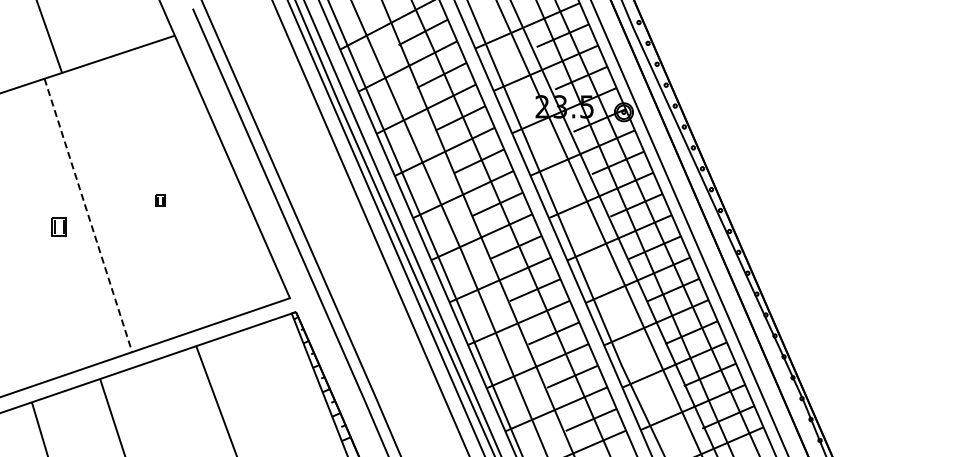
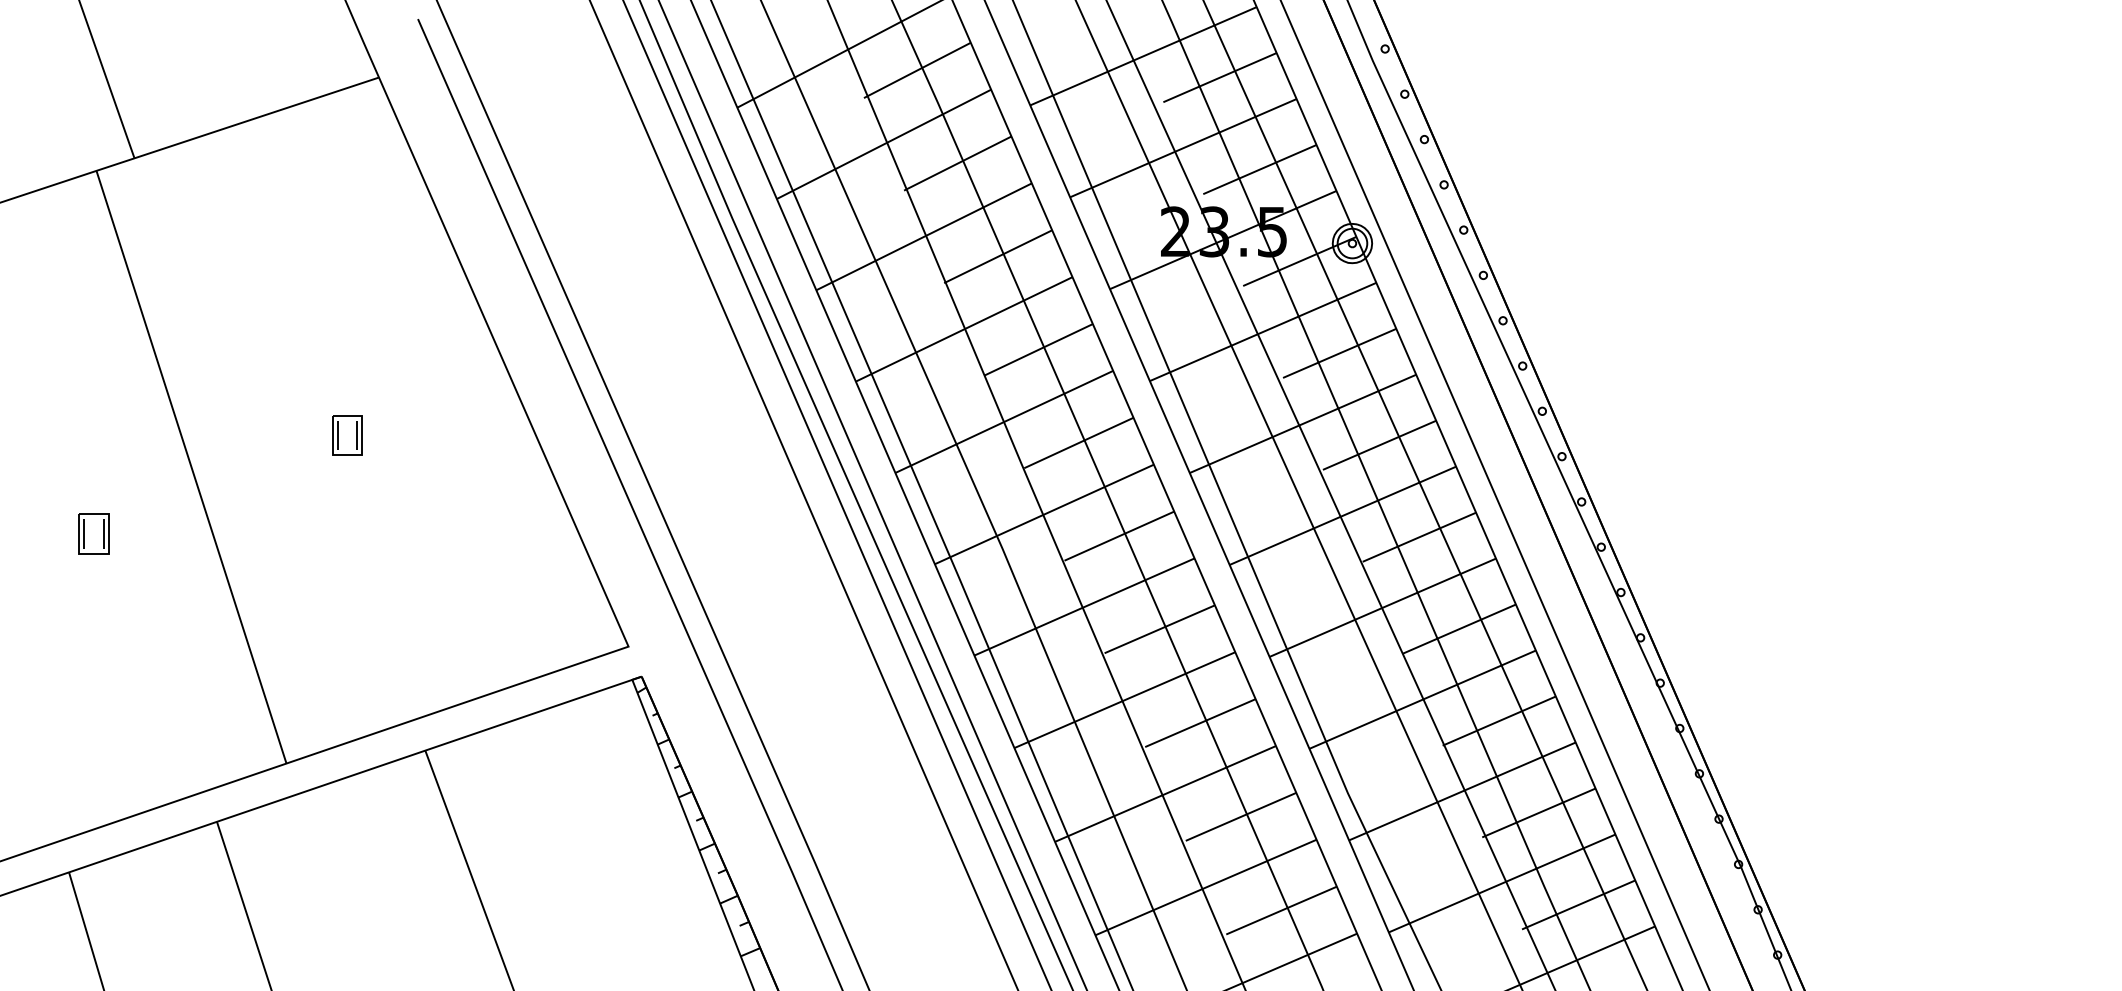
part: (160, 200) -> (347, 434), size x1.67
line: (88, 215) -> (191, 467), dashed -> solid
part: (58, 226) -> (91, 532), moved

